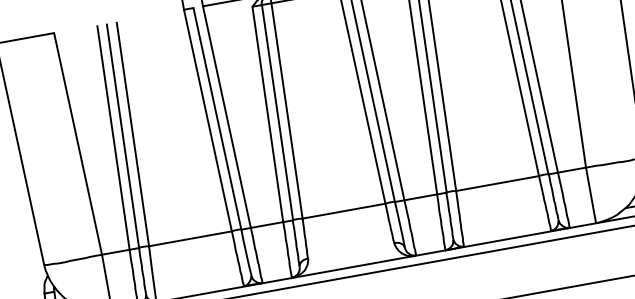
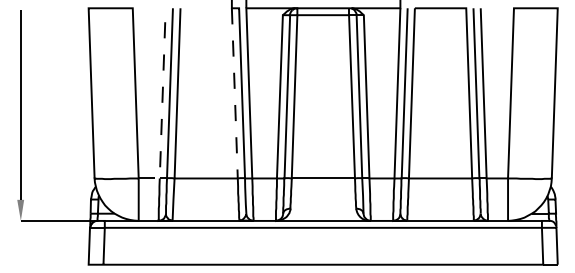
line: (207, 120) -> (234, 93), solid -> dashed
line: (115, 152) -> (162, 104), solid -> dashed

